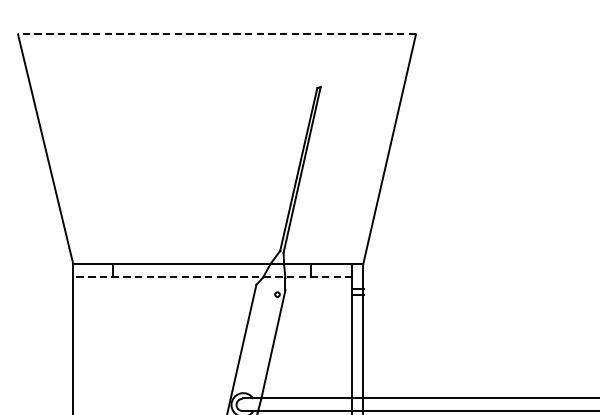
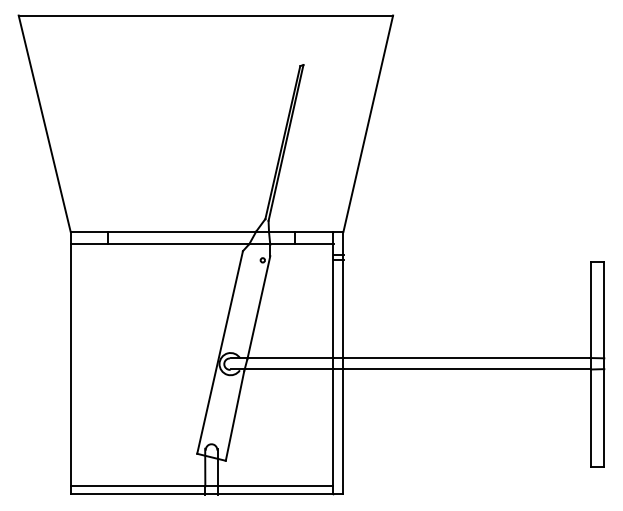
line: (216, 34) -> (205, 15), dashed -> solid
line: (212, 276) -> (201, 243), dashed -> solid

